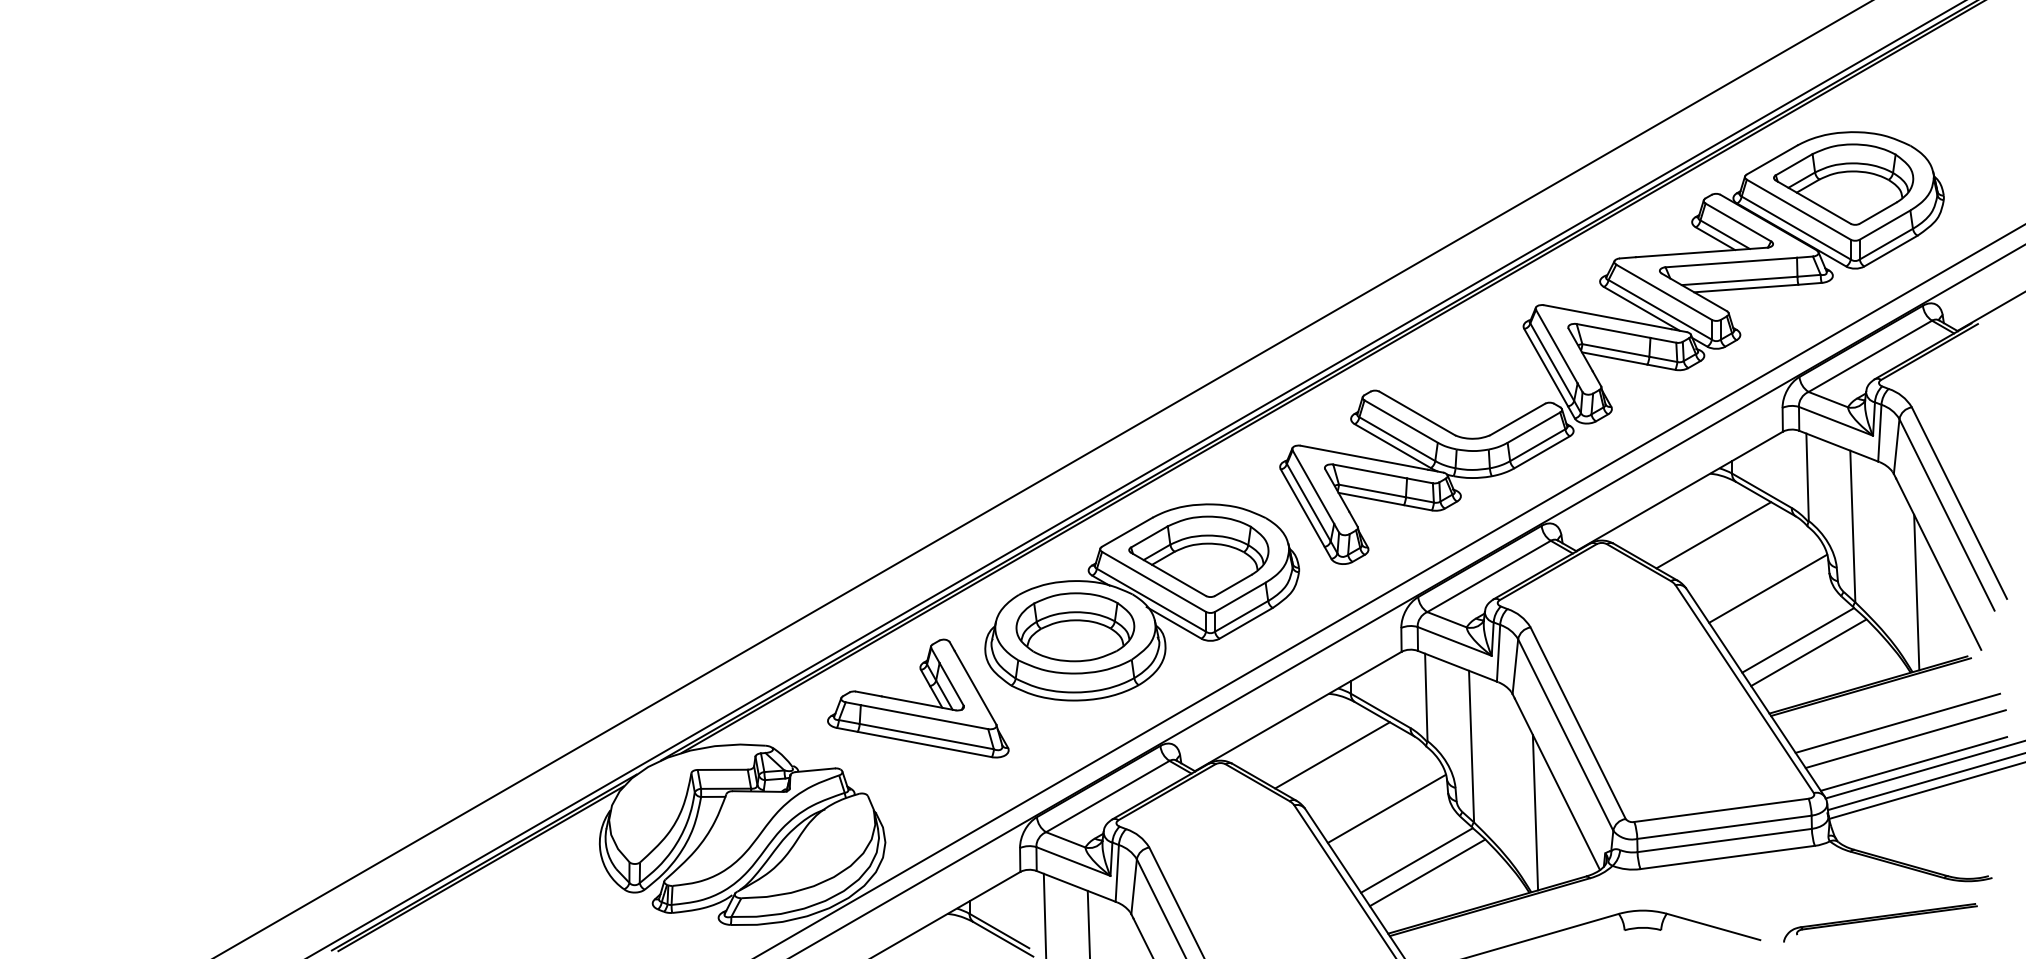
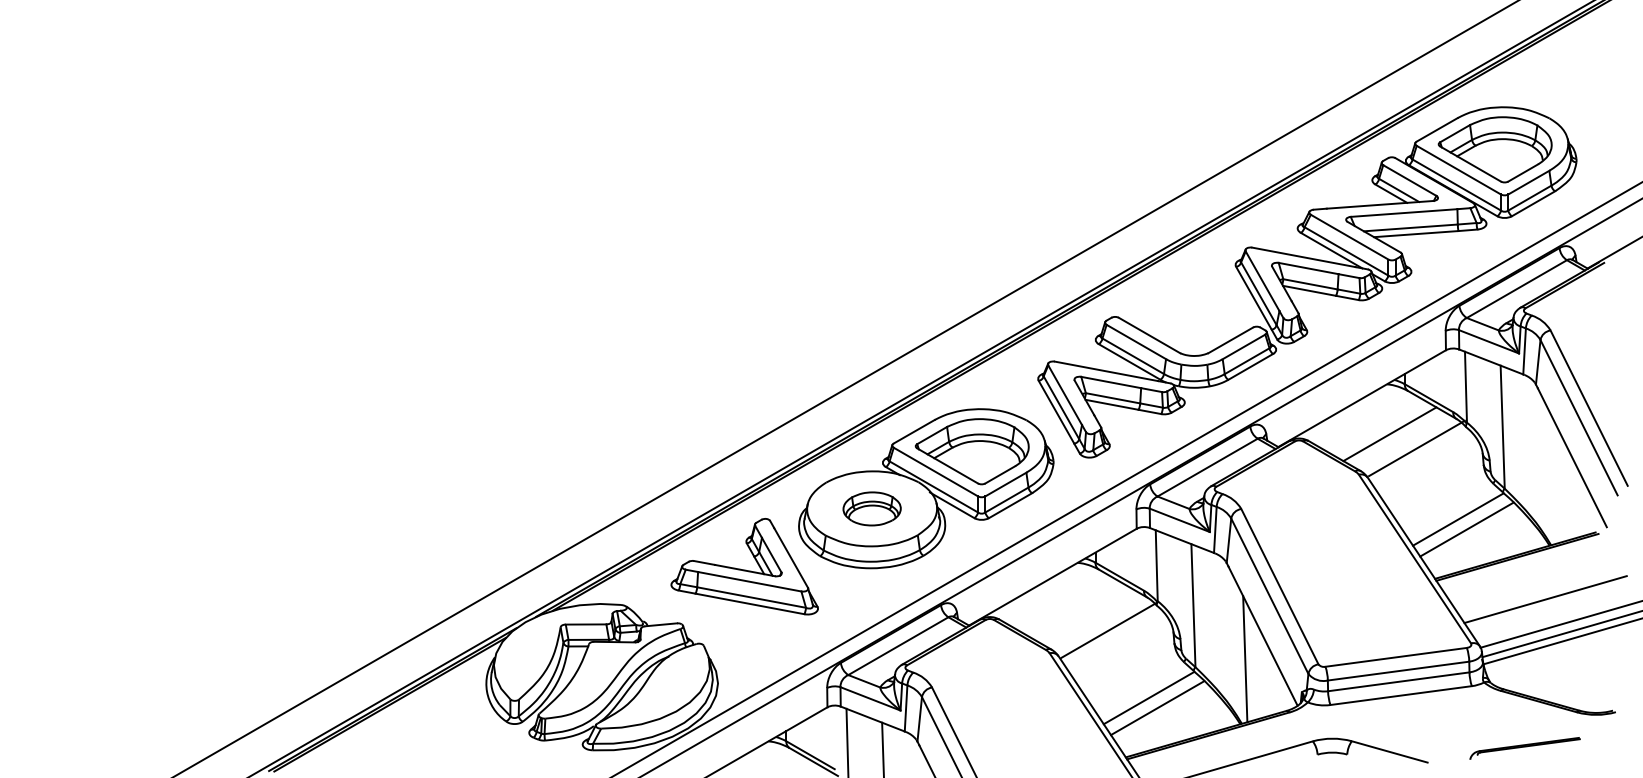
line: (1768, 588) -> (1417, 448), moved
line: (1916, 592) -> (1554, 480), removed
part: (1075, 627) -> (872, 509), size x0.6
line: (1897, 722) -> (1538, 586), removed
line: (1332, 755) -> (1080, 612), removed
line: (1913, 763) -> (1551, 619), removed
line: (1386, 808) -> (1109, 629), moved
part: (1880, 922) -> (1525, 748), size x0.7

